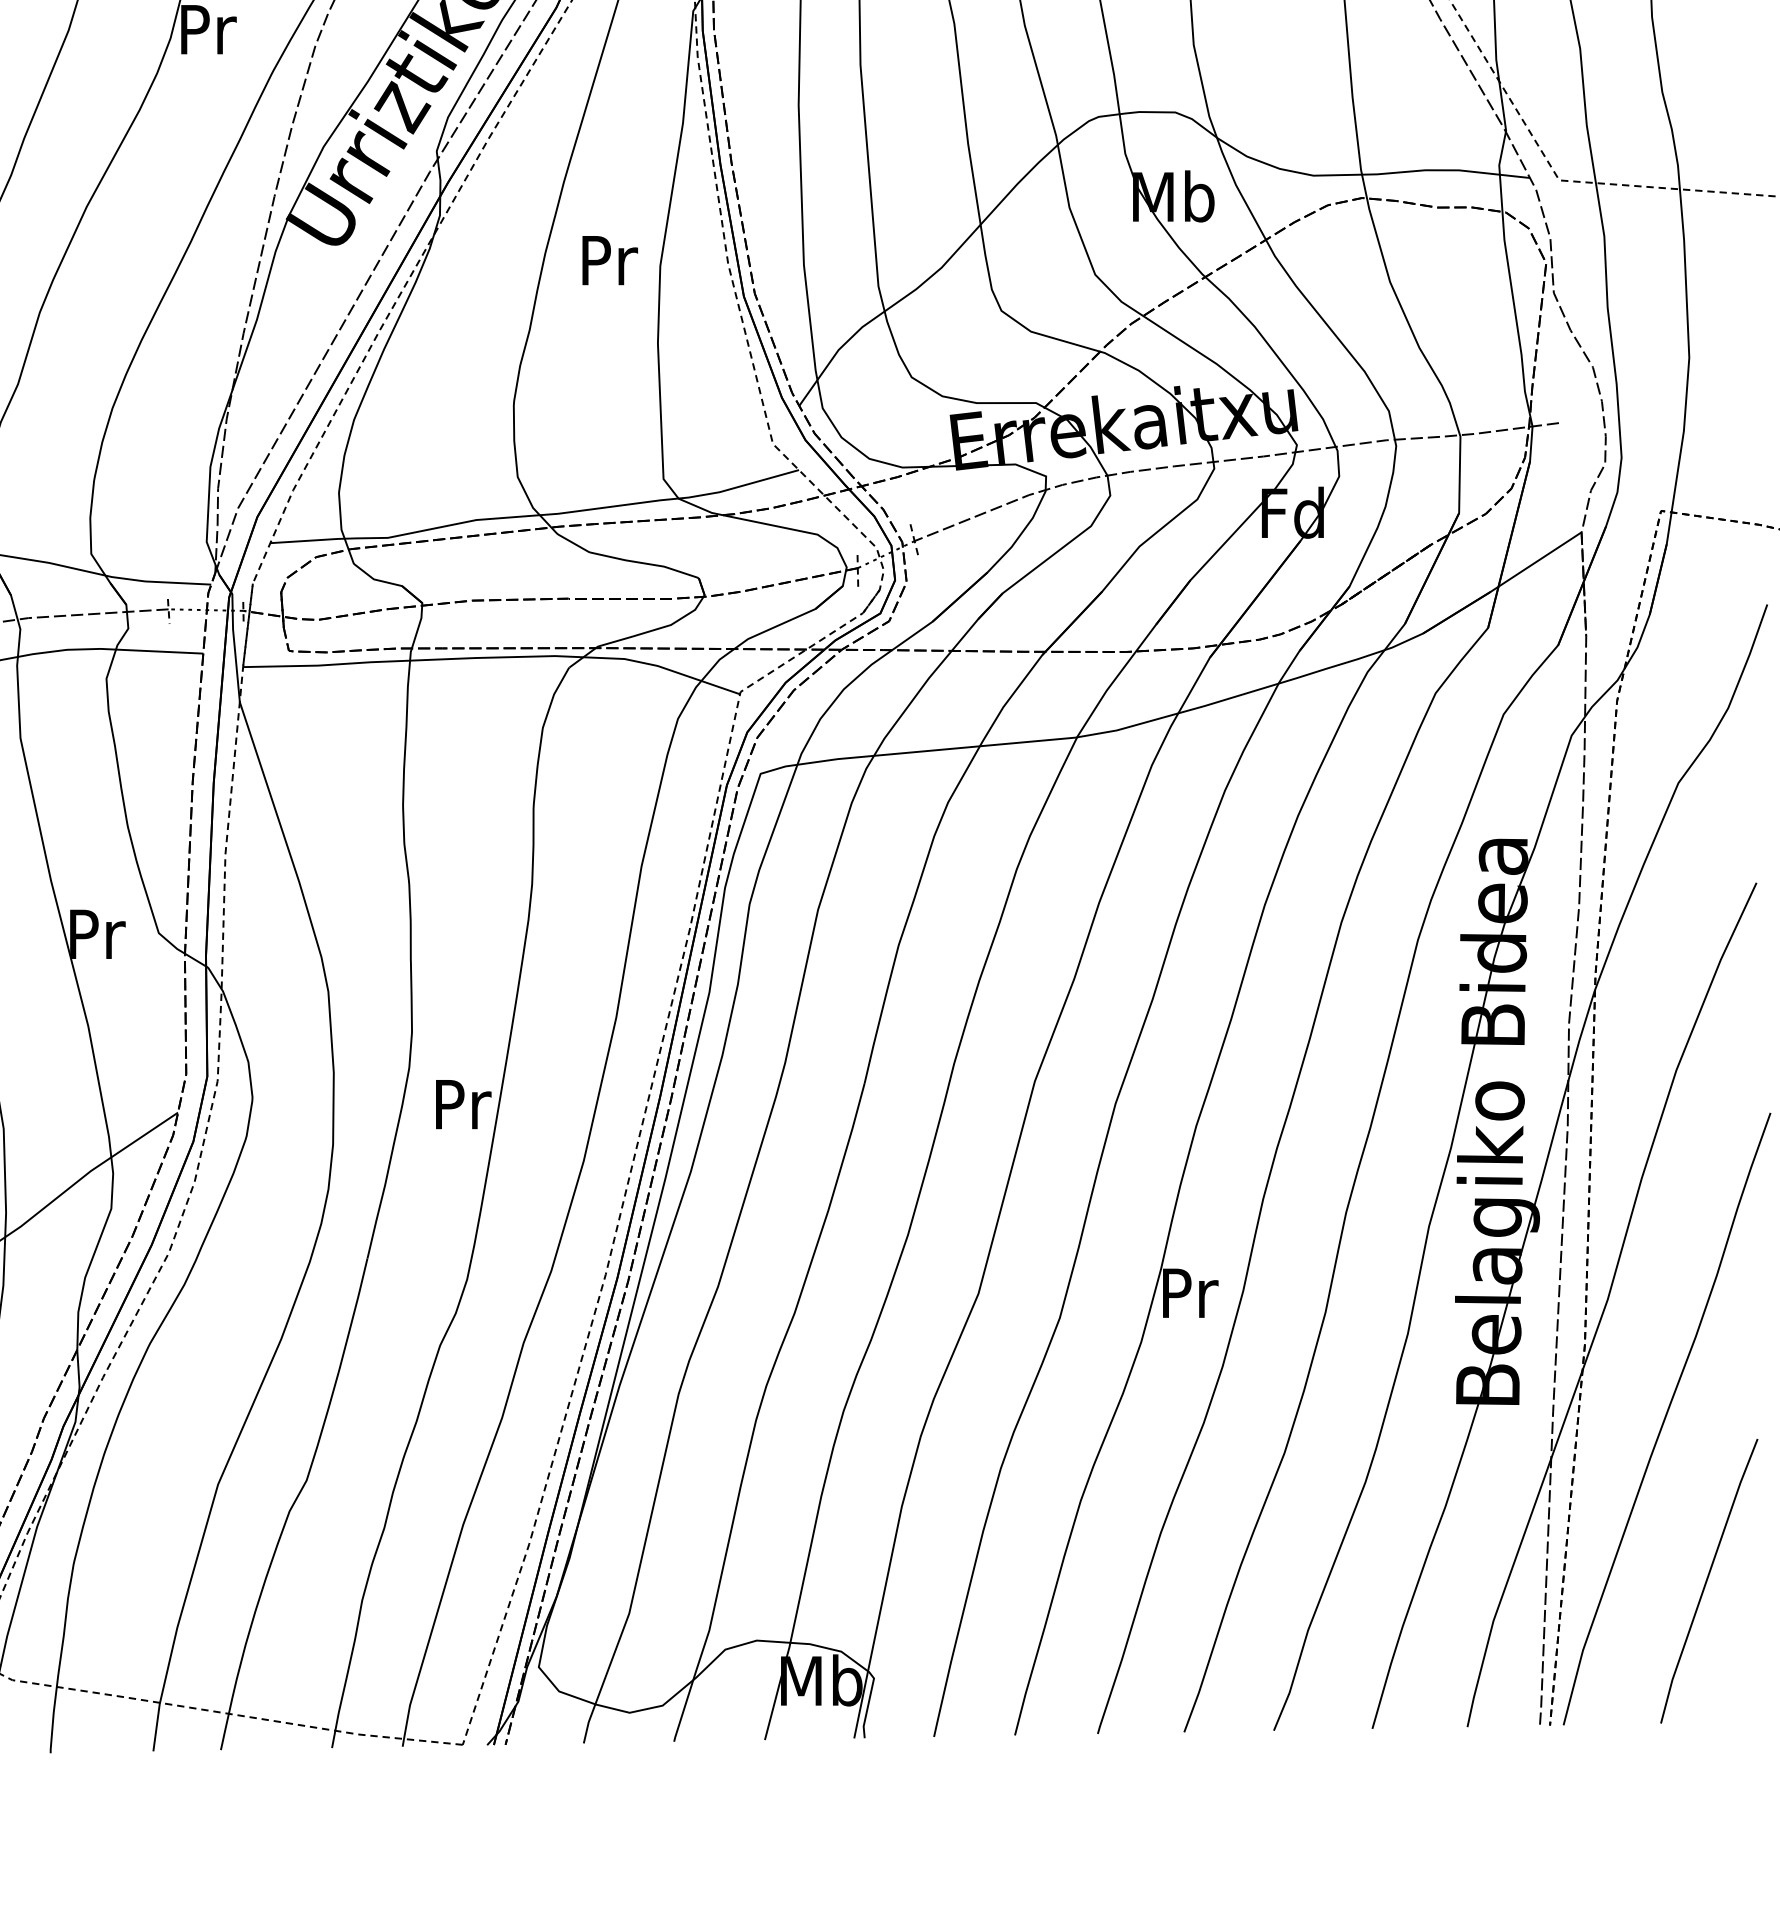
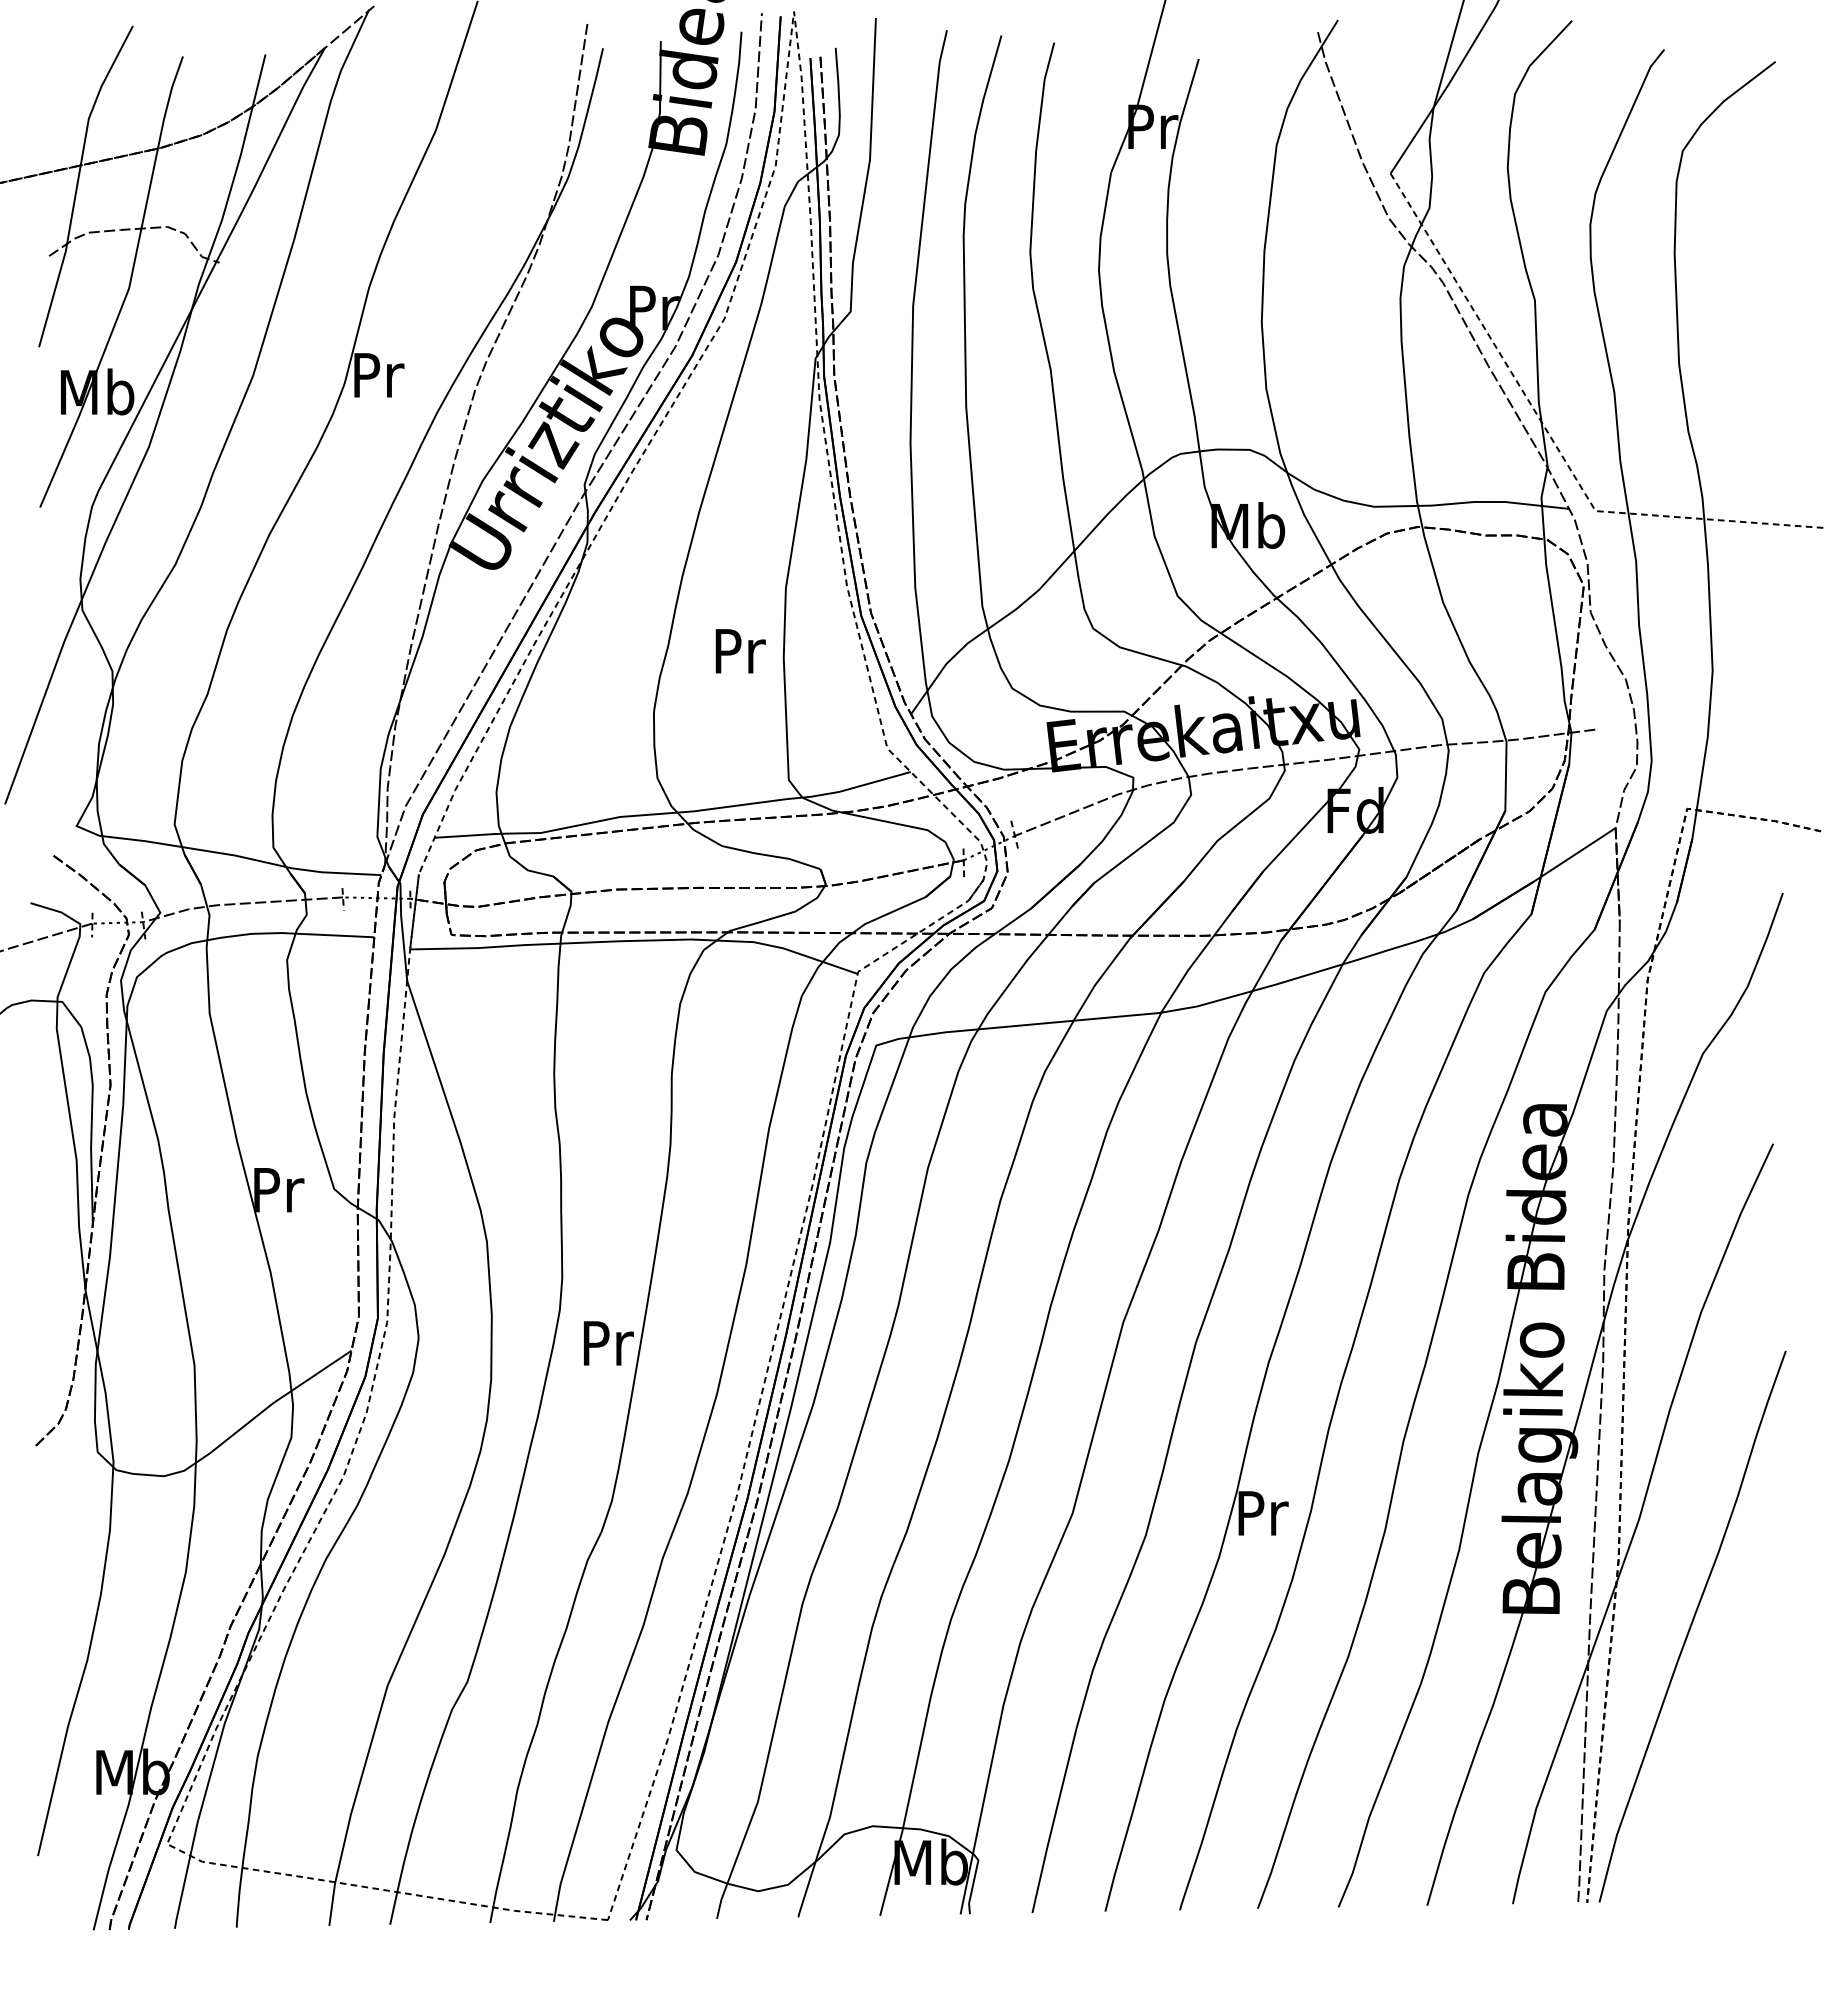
text: (609, 260) -> (740, 651), moved
curve: (1707, 1580) -> (1729, 1772), removed

